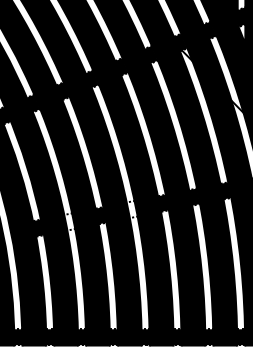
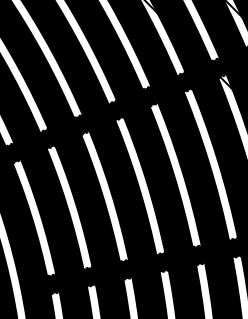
fill: (131, 209) -> (161, 262), added
fill: (69, 221) -> (89, 276), added

